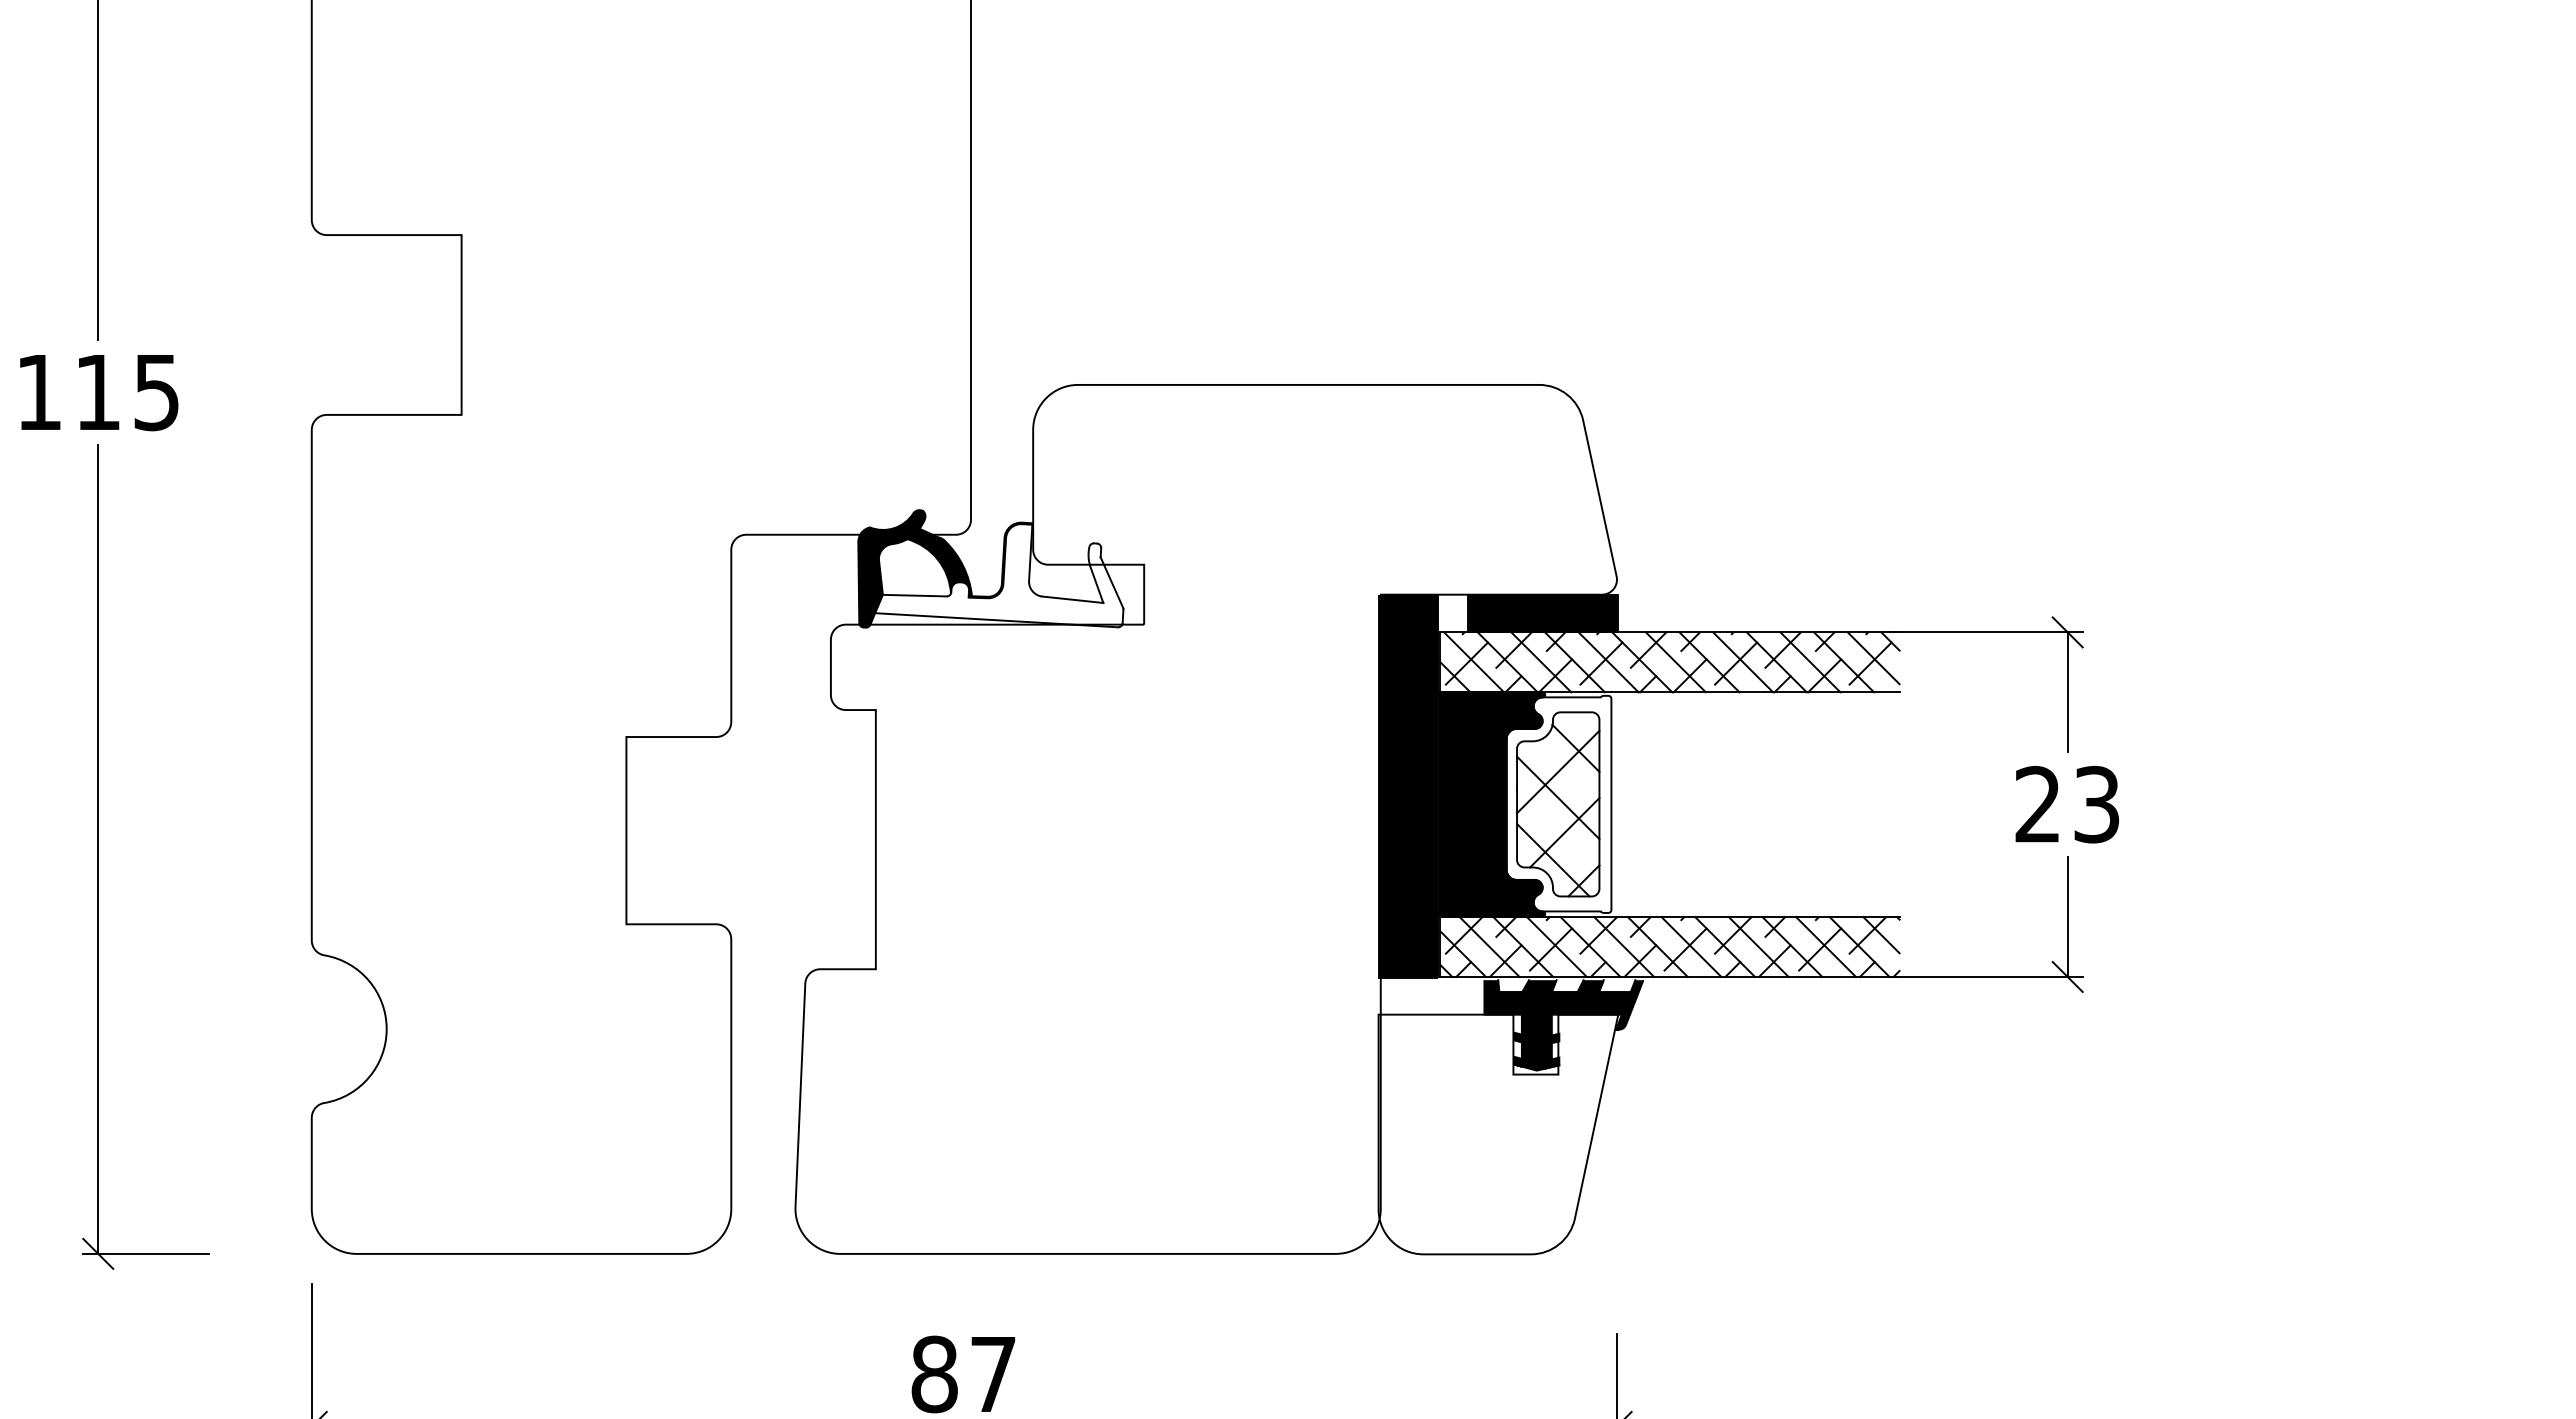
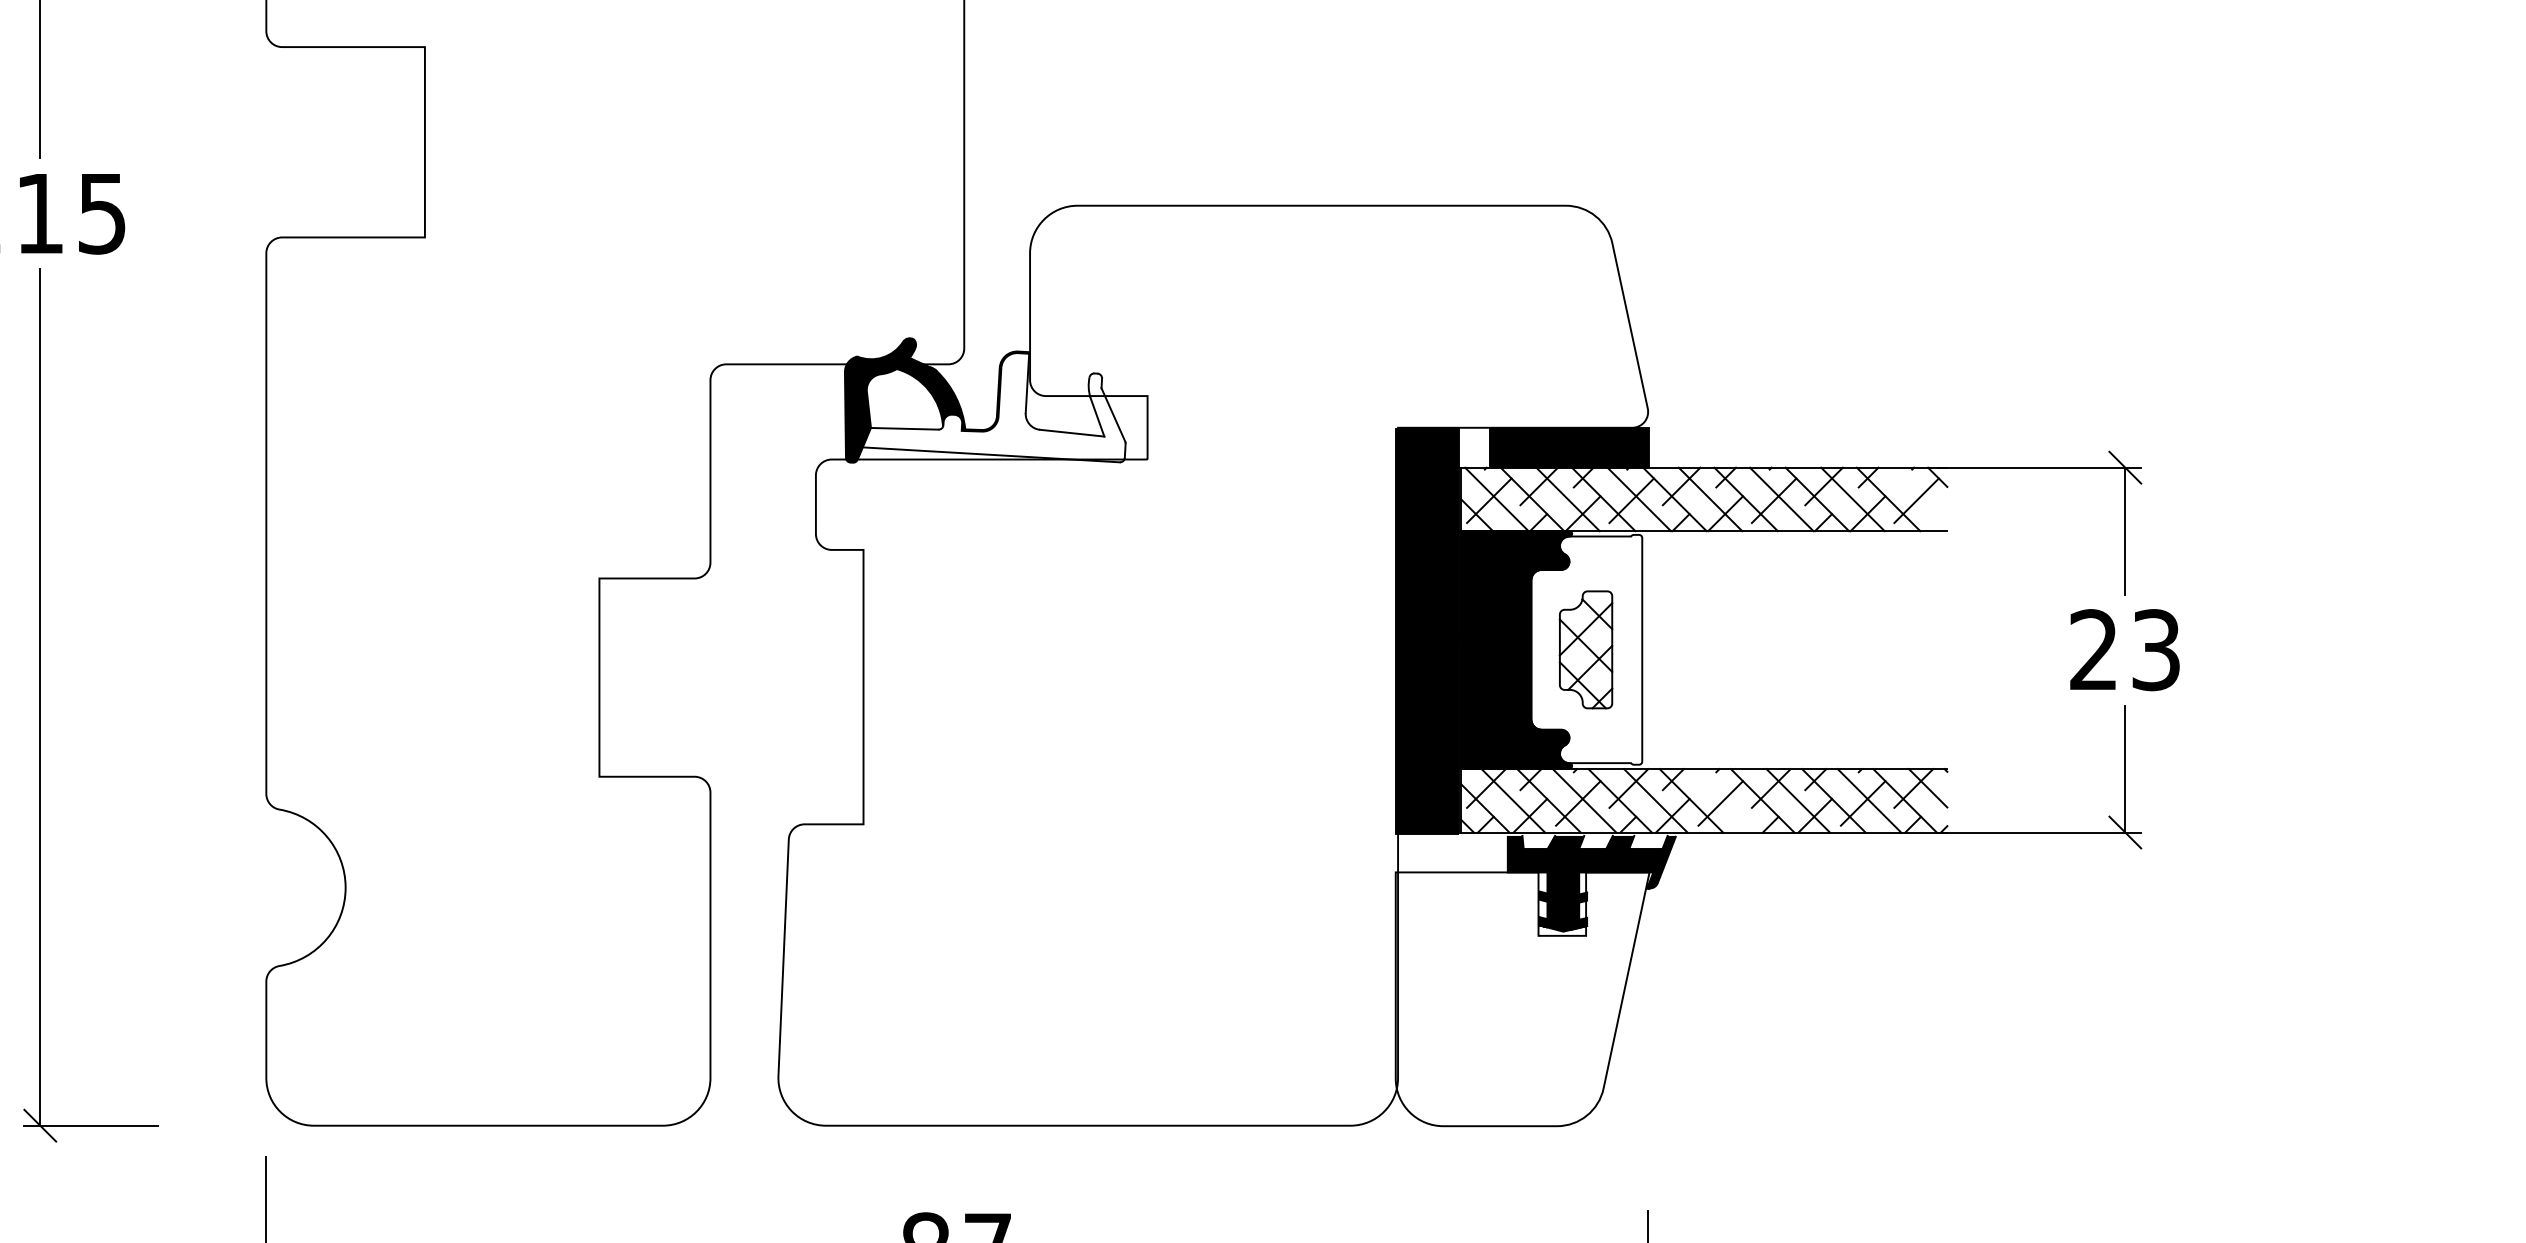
line: (1873, 658) -> (1919, 495), removed
part: (1558, 804) -> (1586, 649), size x0.6
line: (1691, 946) -> (1727, 800), removed

